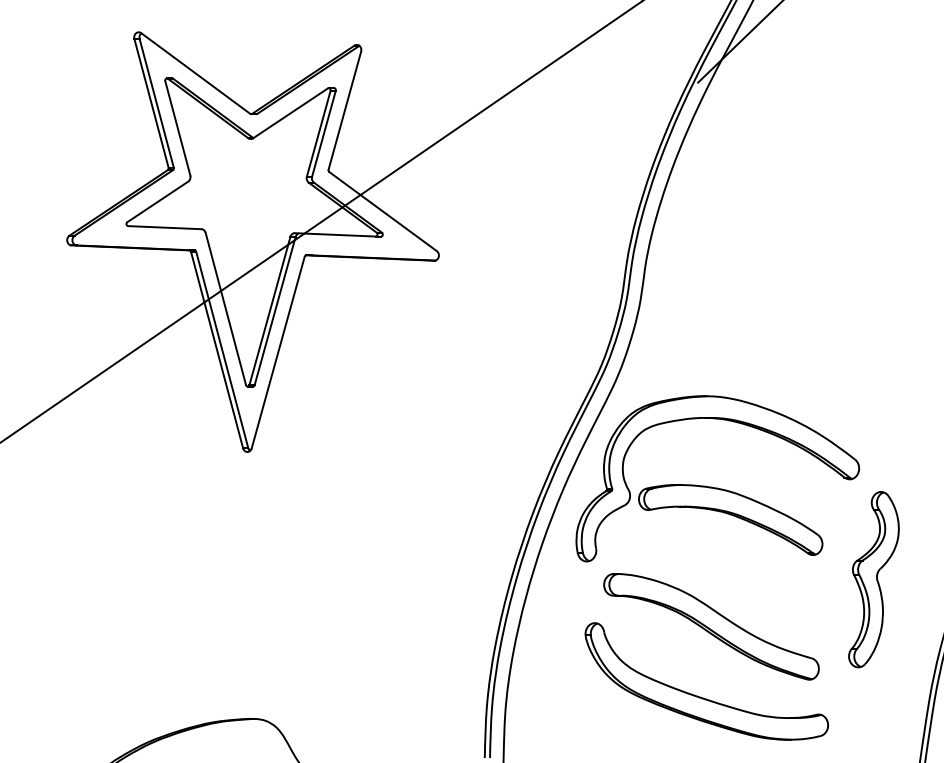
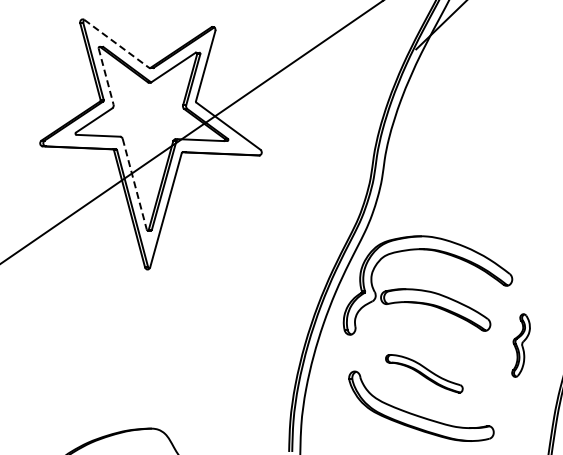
line: (196, 74) -> (117, 44), solid -> dashed
line: (178, 129) -> (106, 77), solid -> dashed
line: (225, 309) -> (134, 184), solid -> dashed
part: (872, 579) -> (520, 345), size x0.6
part: (711, 626) -> (424, 373), size x0.6

